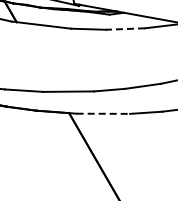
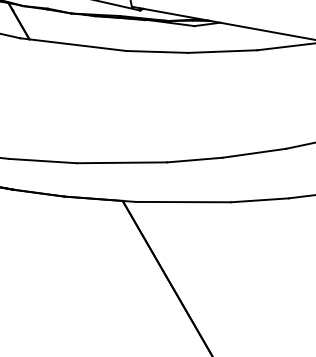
line: (124, 29) -> (221, 52), dashed -> solid
line: (103, 113) -> (183, 201), dashed -> solid

